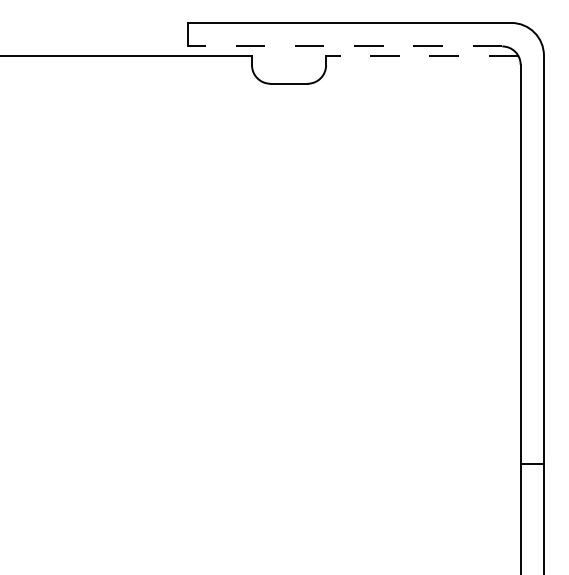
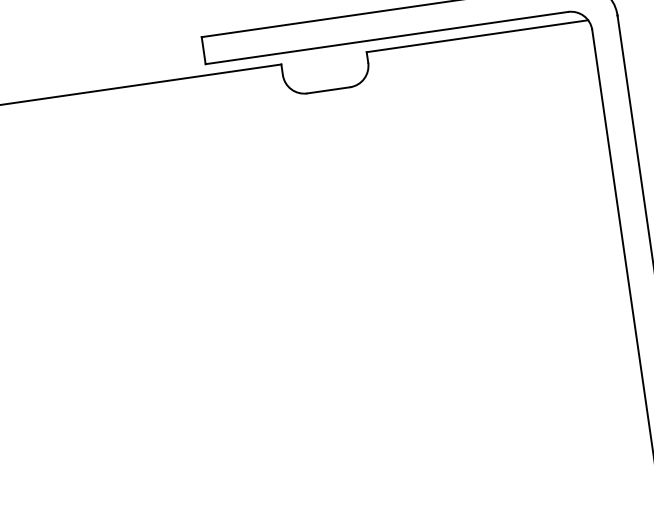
line: (344, 46) -> (386, 38), dashed -> solid
line: (421, 55) -> (476, 35), dashed -> solid

